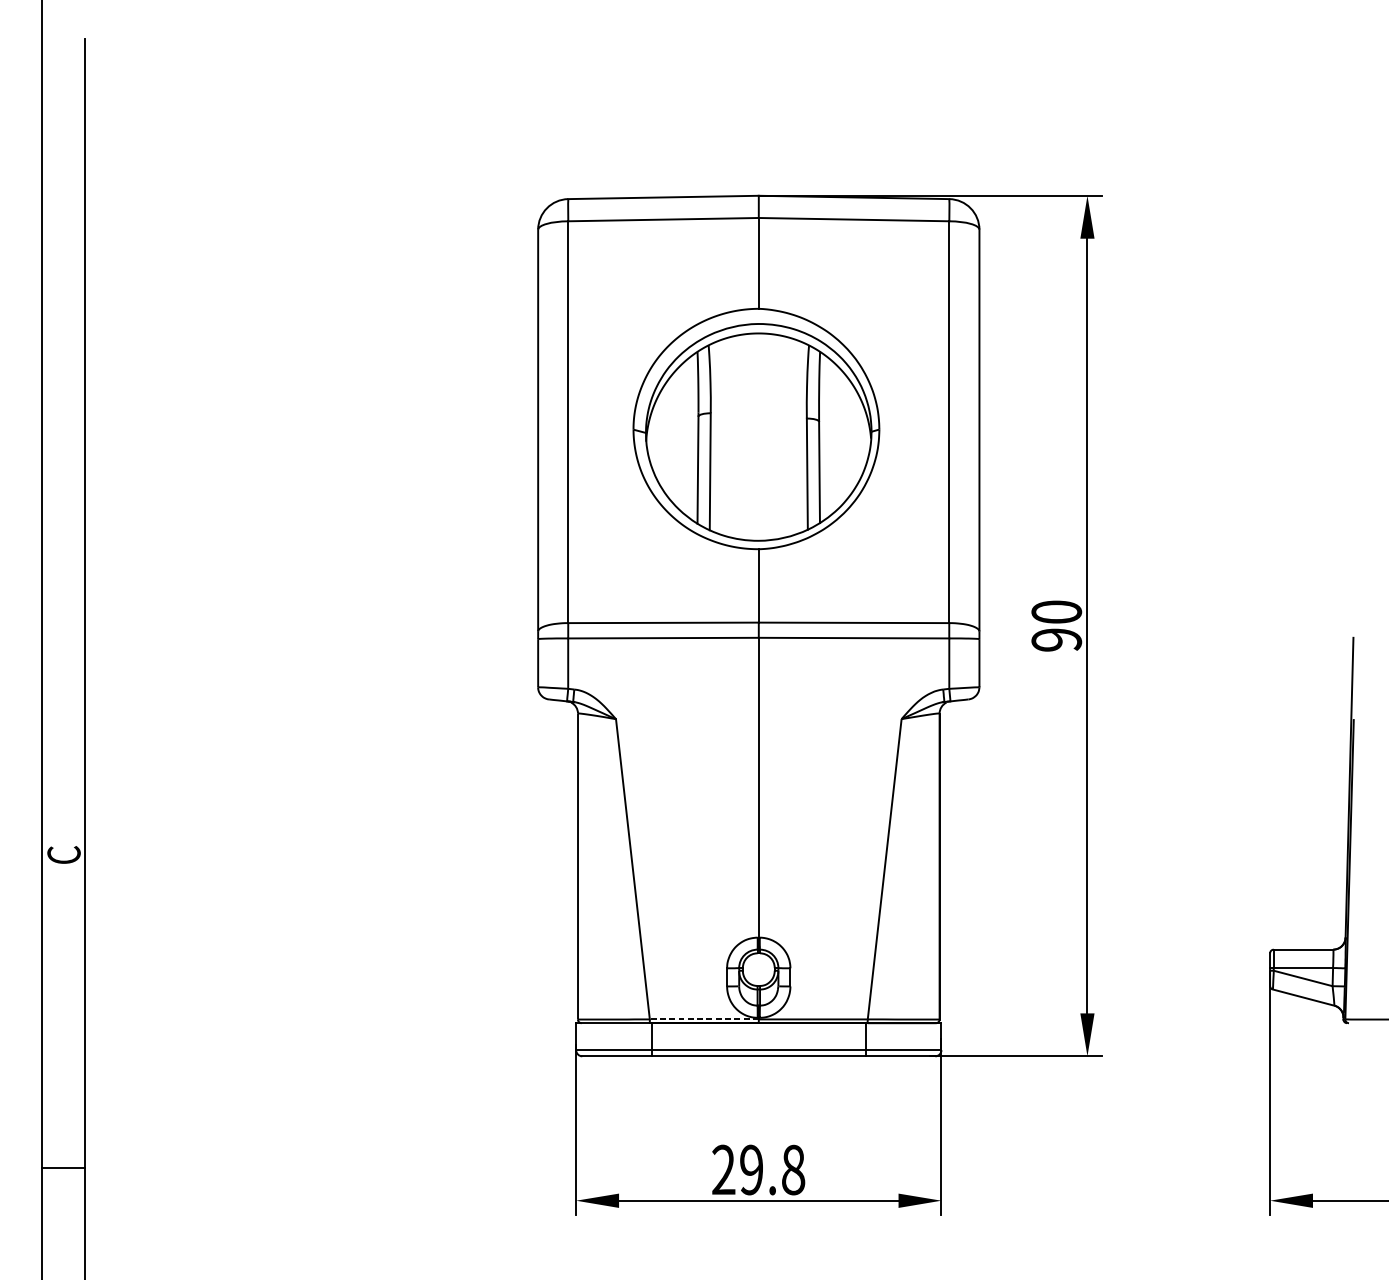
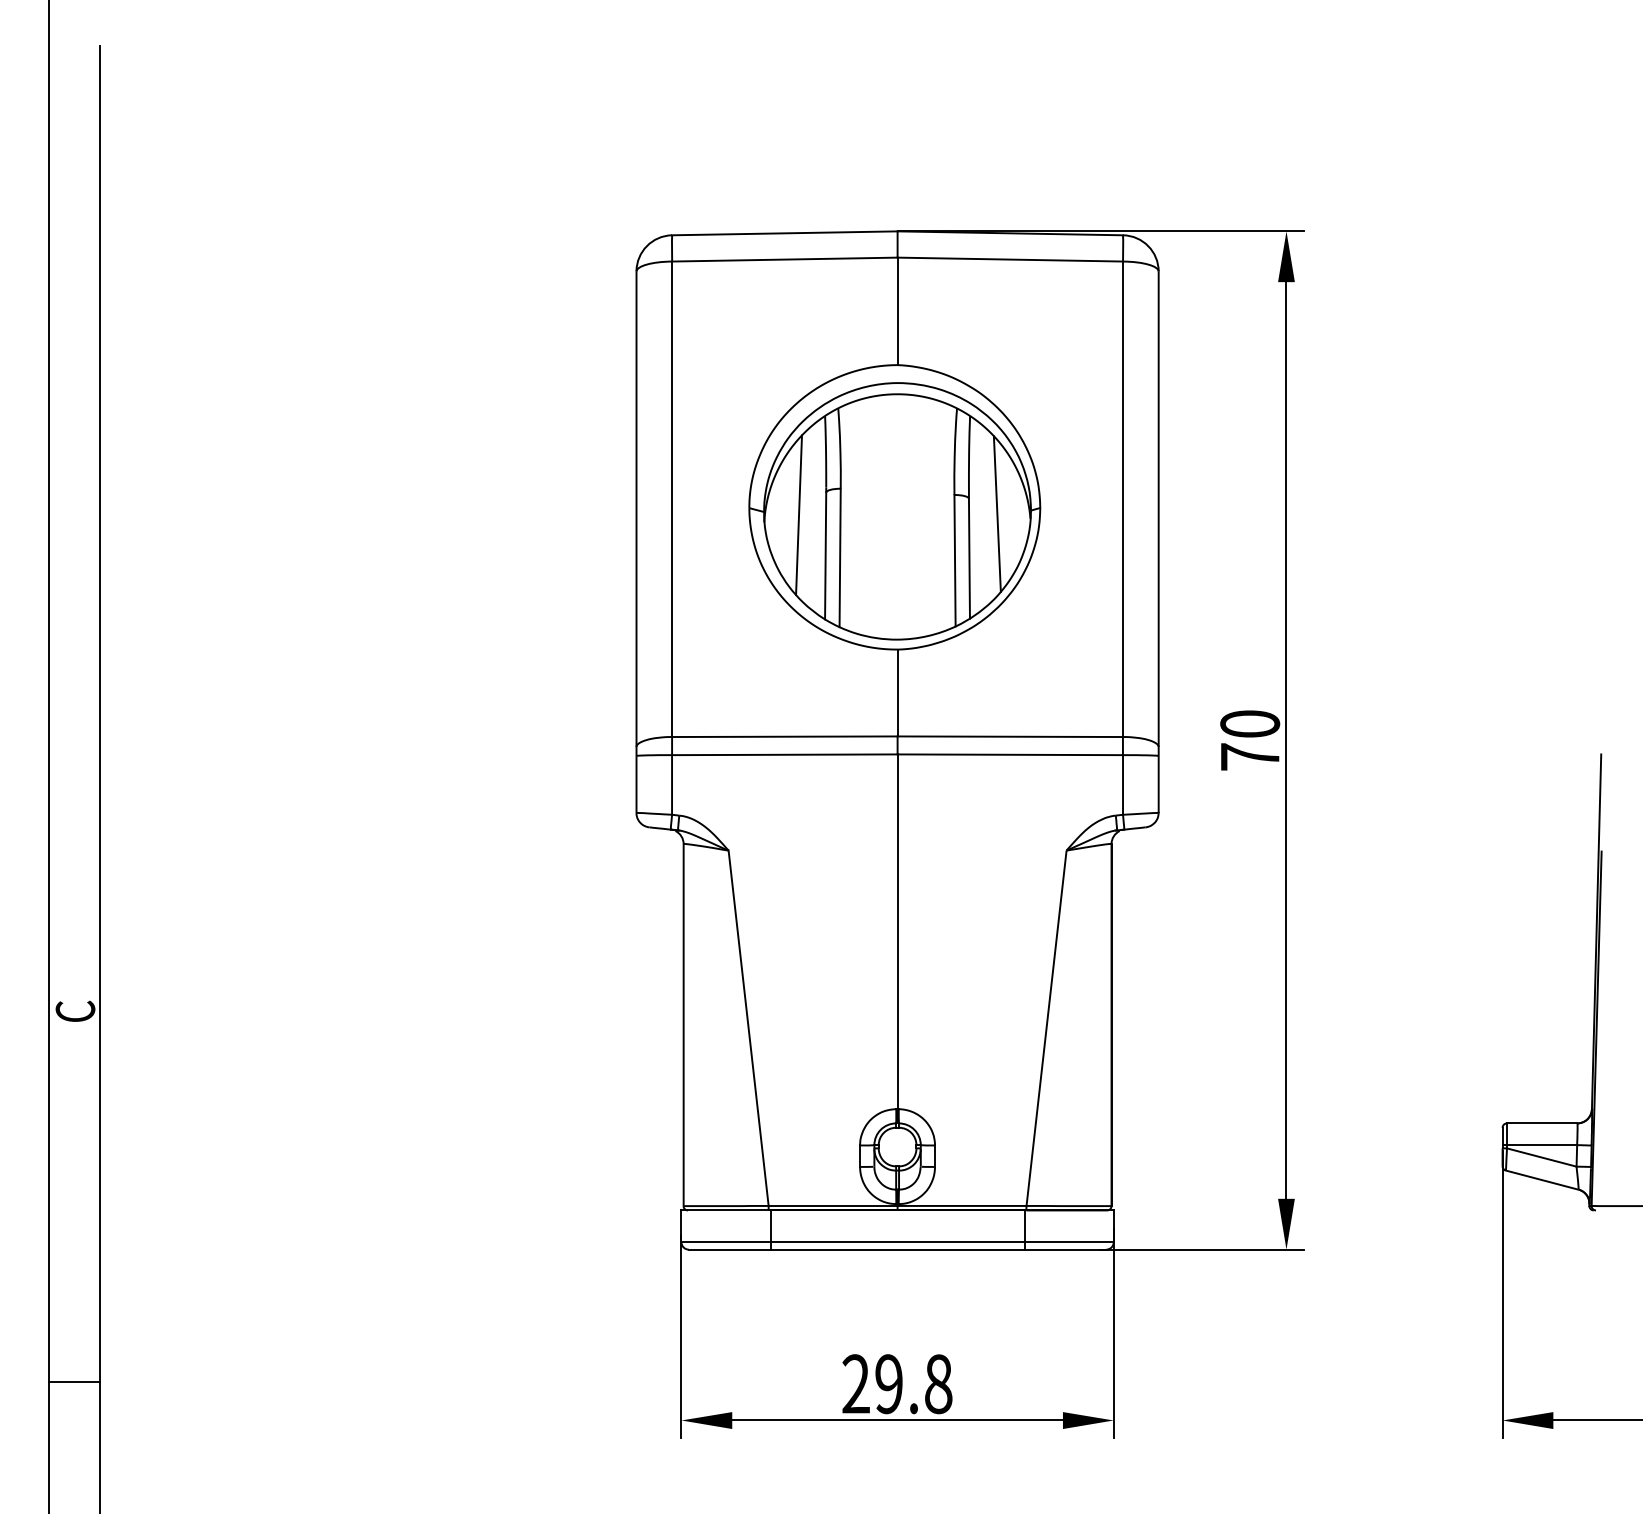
line: (842, 434) -> (996, 513), added
line: (675, 435) -> (799, 514), added
text: (1057, 639) -> (1250, 756), 90 -> 70
line: (703, 1019) -> (832, 1205), dashed -> solid

